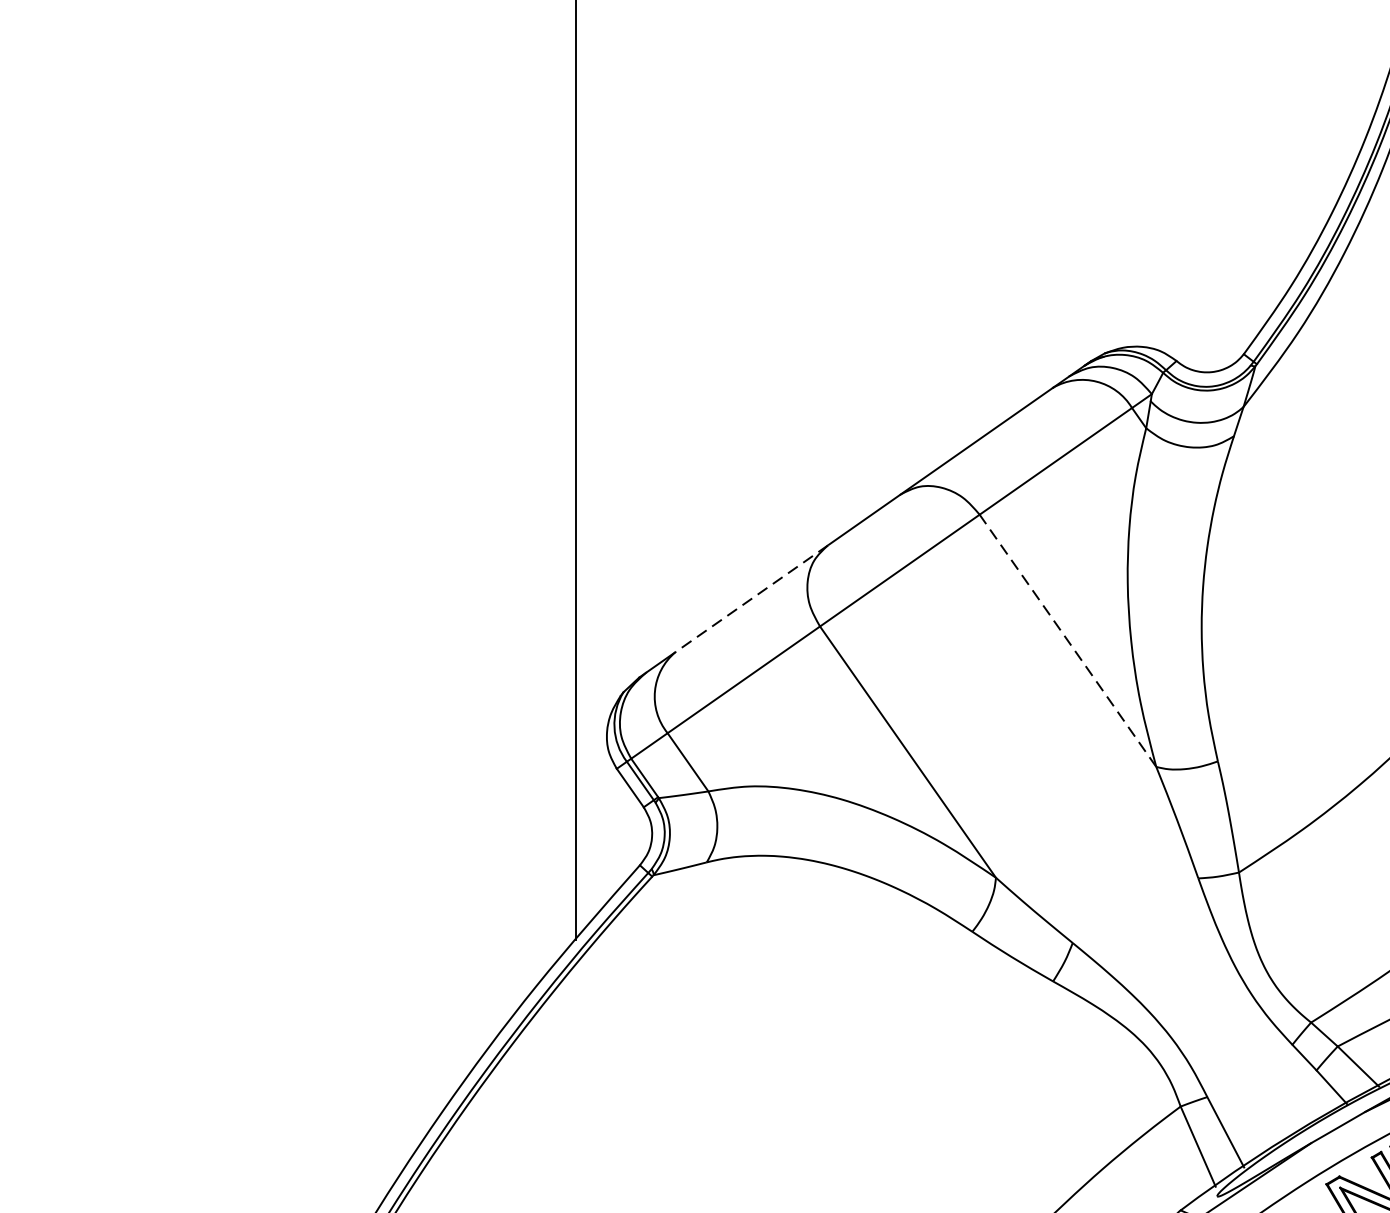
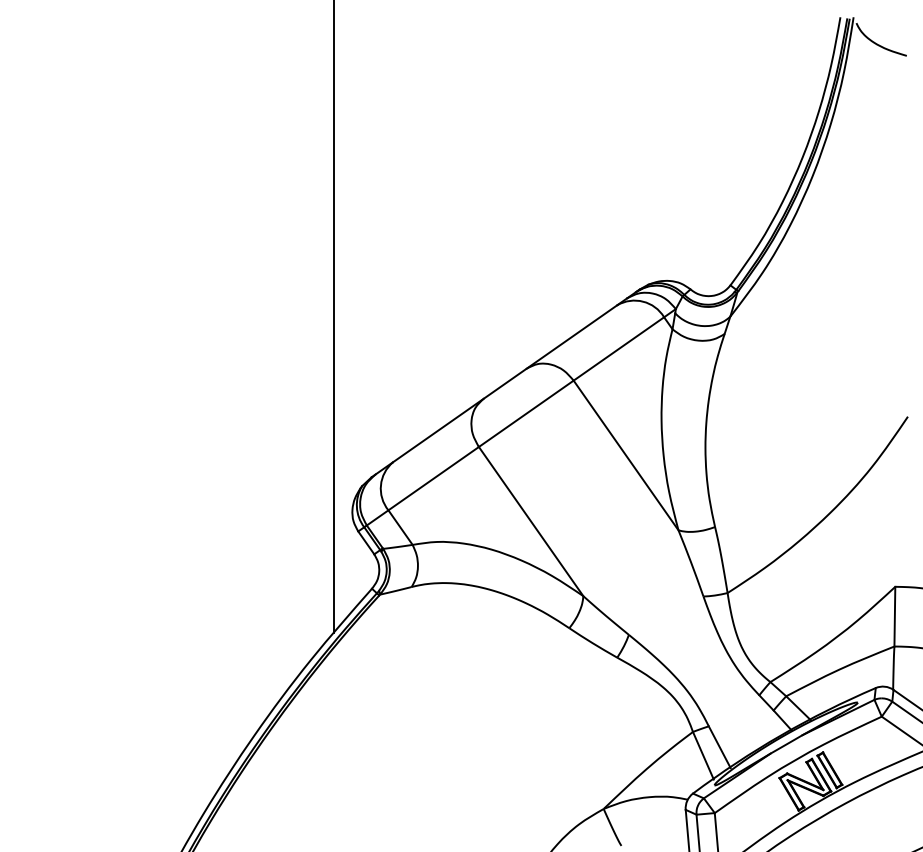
line: (751, 598) -> (438, 430), dashed -> solid
line: (1066, 640) -> (625, 455), dashed -> solid

